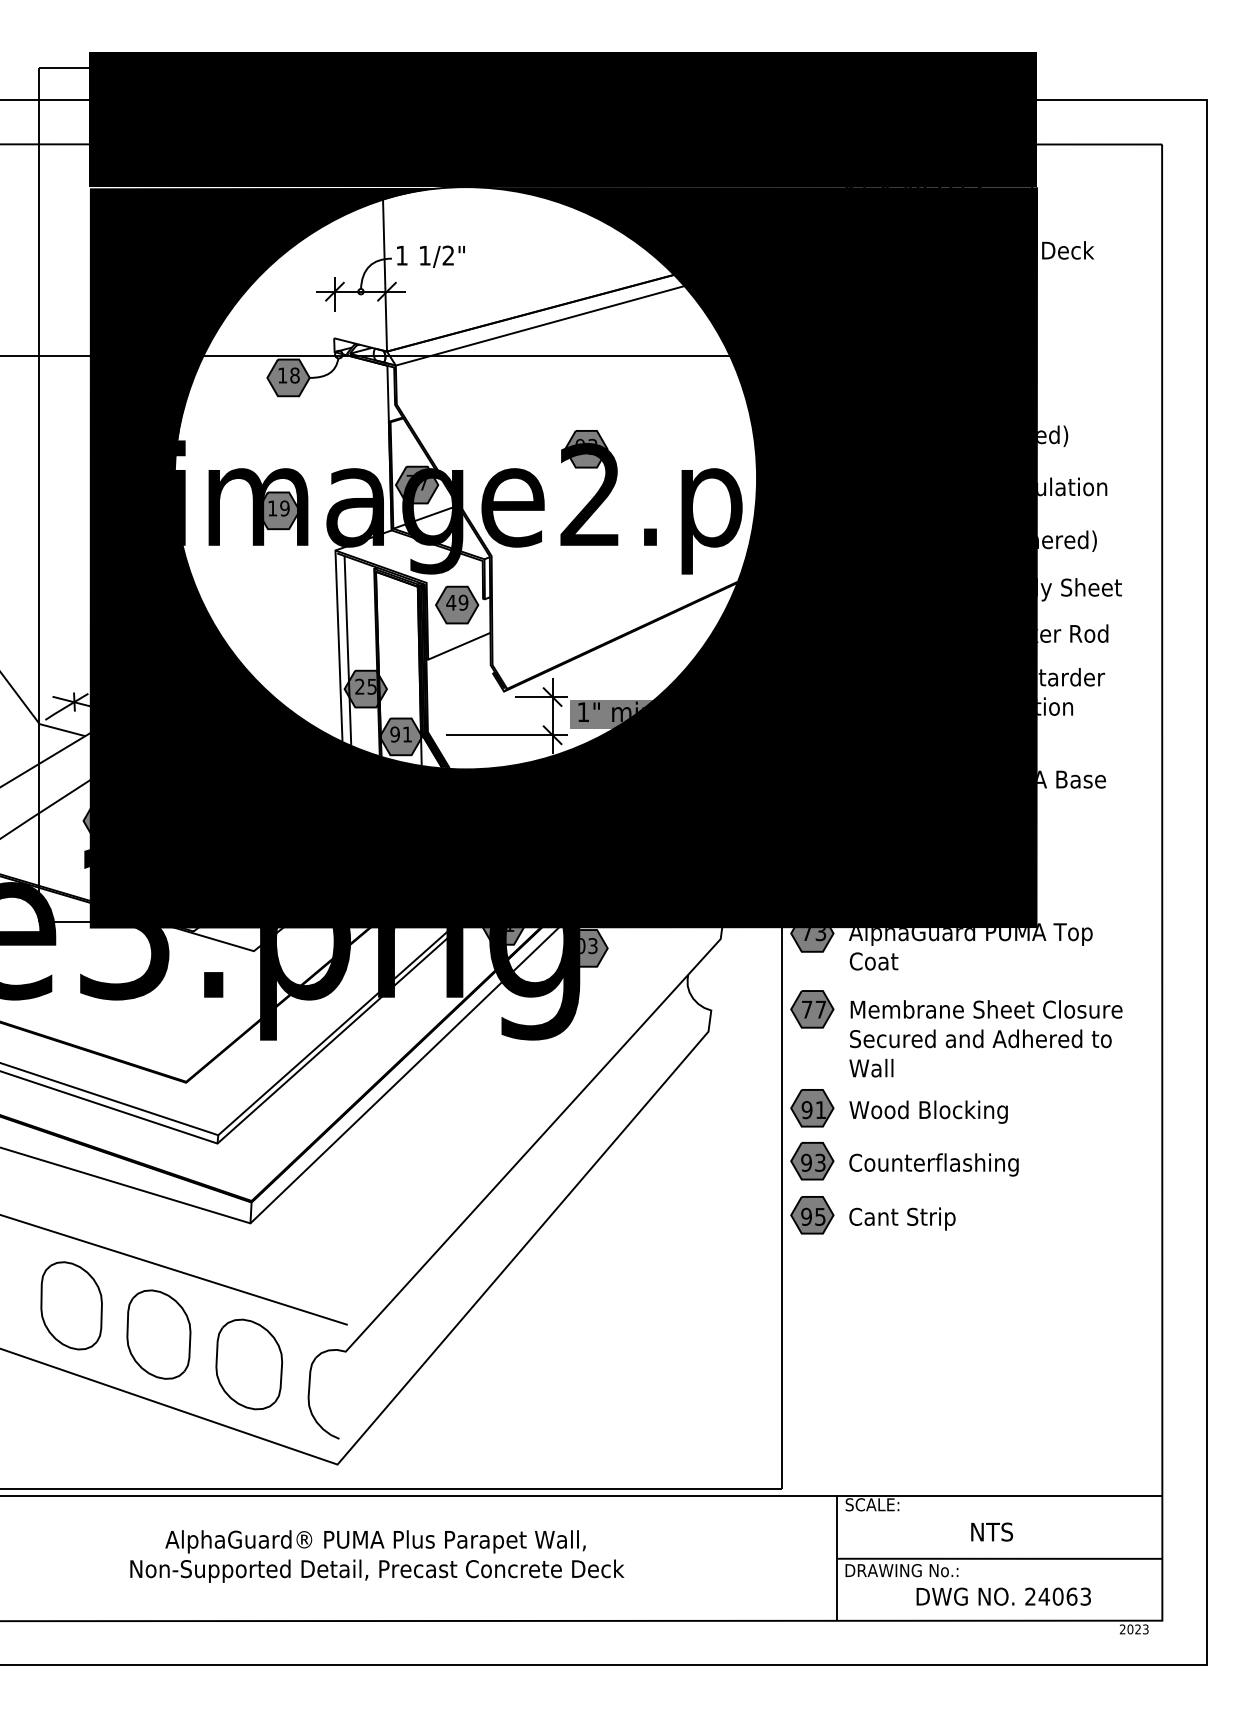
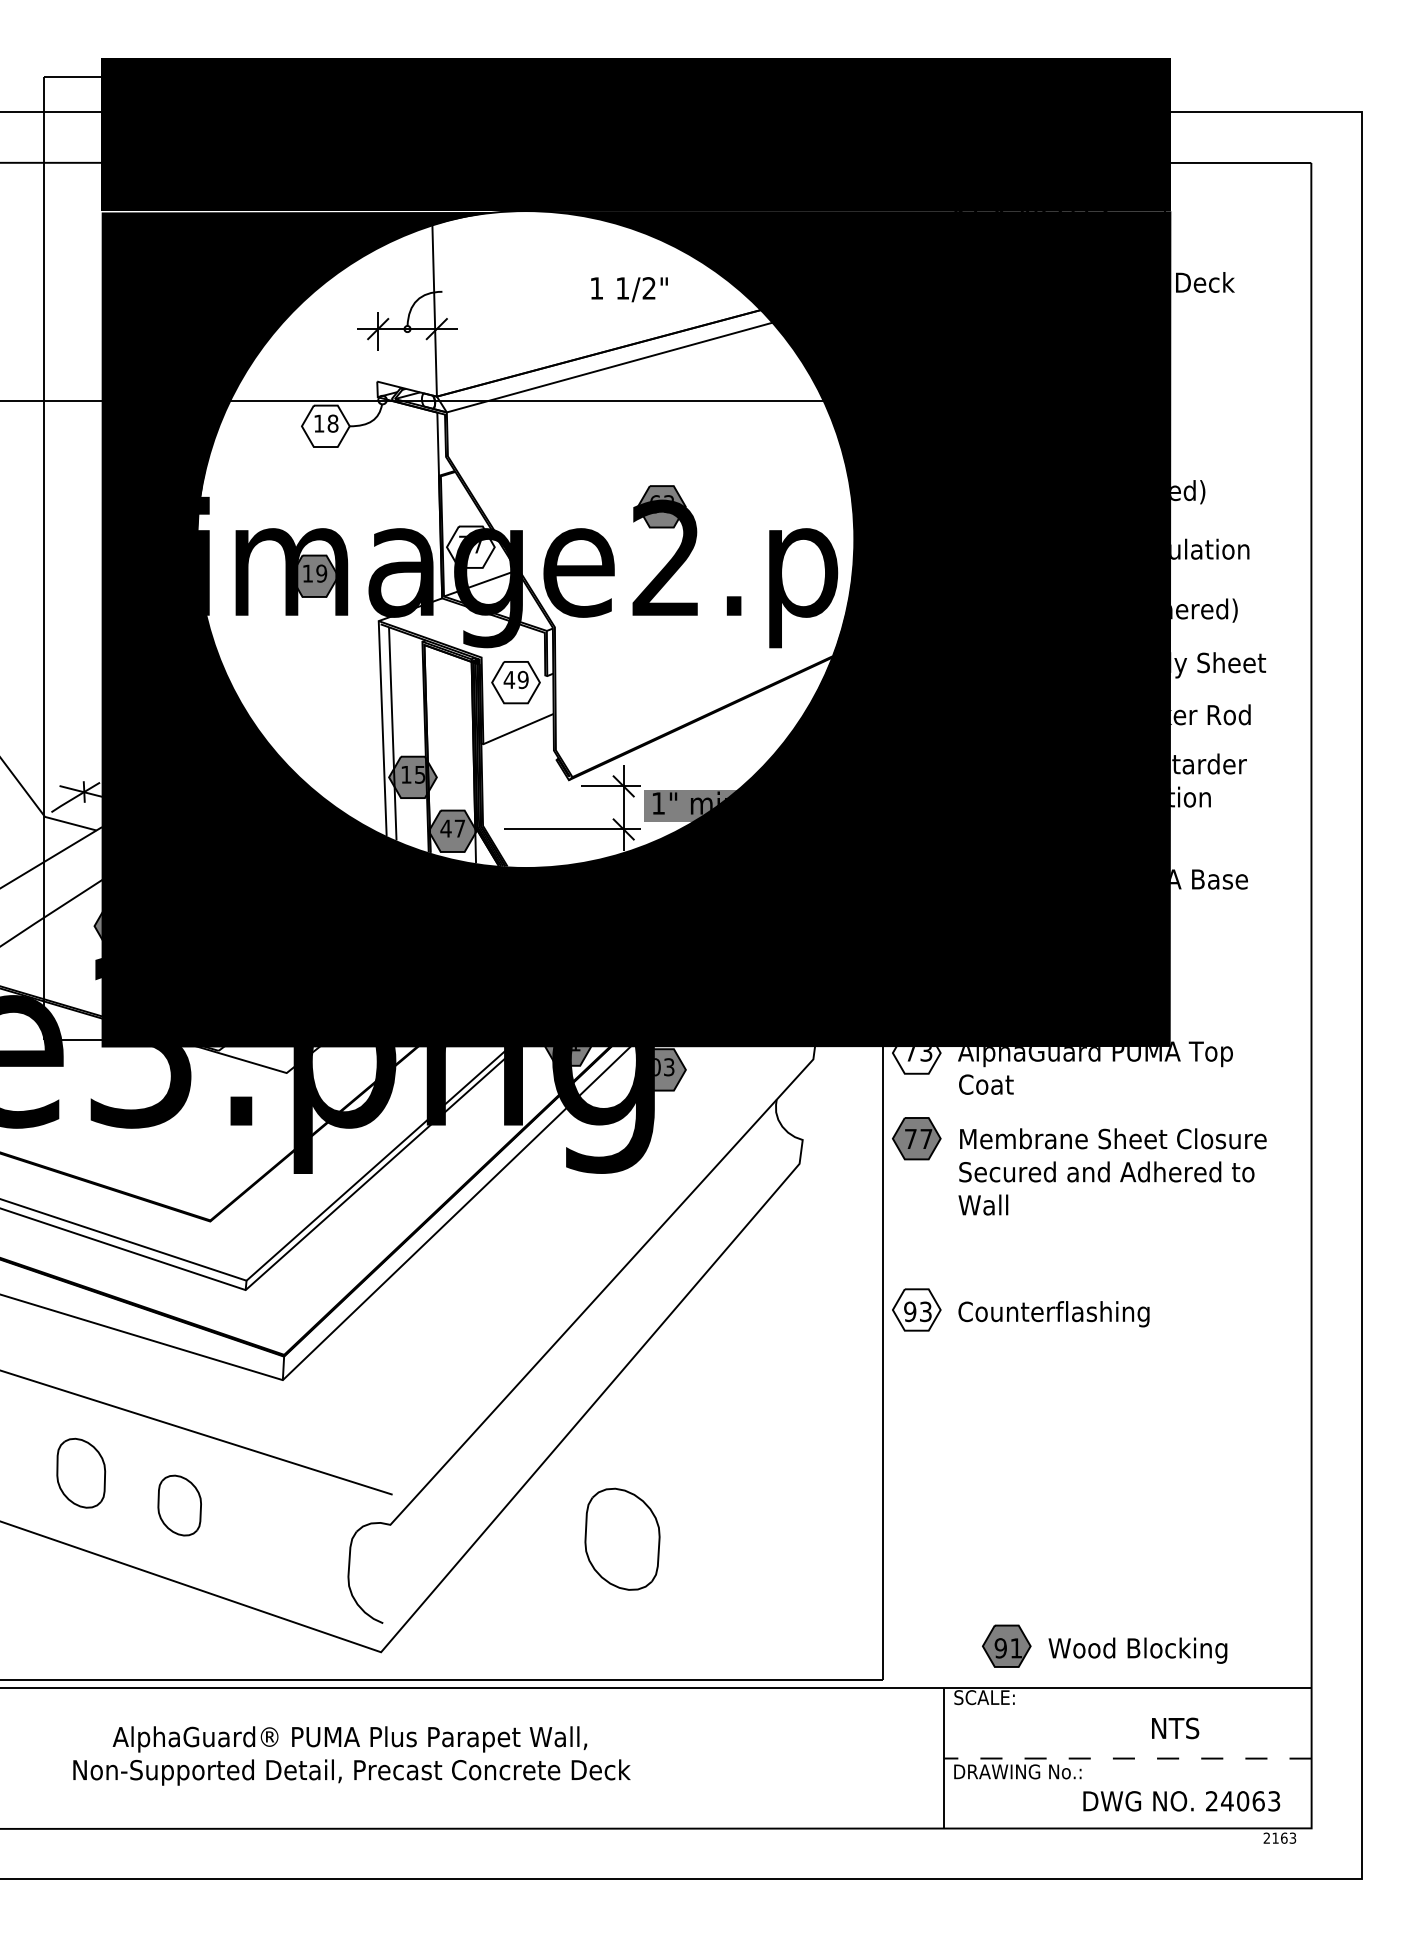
text: (430, 256) -> (629, 289), moved
fill: (288, 378) -> (325, 426), removed
text: (579, 447) -> (654, 504), 93 -> 63
fill: (416, 484) -> (470, 546), removed
fill: (456, 604) -> (515, 682), removed
text: (359, 686) -> (405, 774), 25 -> 15
text: (400, 734) -> (452, 828), 91 -> 47
fill: (812, 932) -> (916, 1052), removed
part: (899, 1107) -> (1104, 1645), moved
fill: (812, 1160) -> (916, 1309), removed
part: (873, 1214) -> (985, 1370), removed
part: (71, 1306) -> (81, 1473), size x0.7
part: (158, 1334) -> (179, 1505), size x0.6
part: (249, 1363) -> (622, 1538), moved
text: (992, 1532) -> (1175, 1728), moved
text: (376, 1556) -> (351, 1755), moved
line: (999, 1558) -> (1127, 1758), solid -> dashed
text: (1003, 1596) -> (1181, 1801), moved
text: (1133, 1628) -> (1279, 1837), 2023 -> 2163

